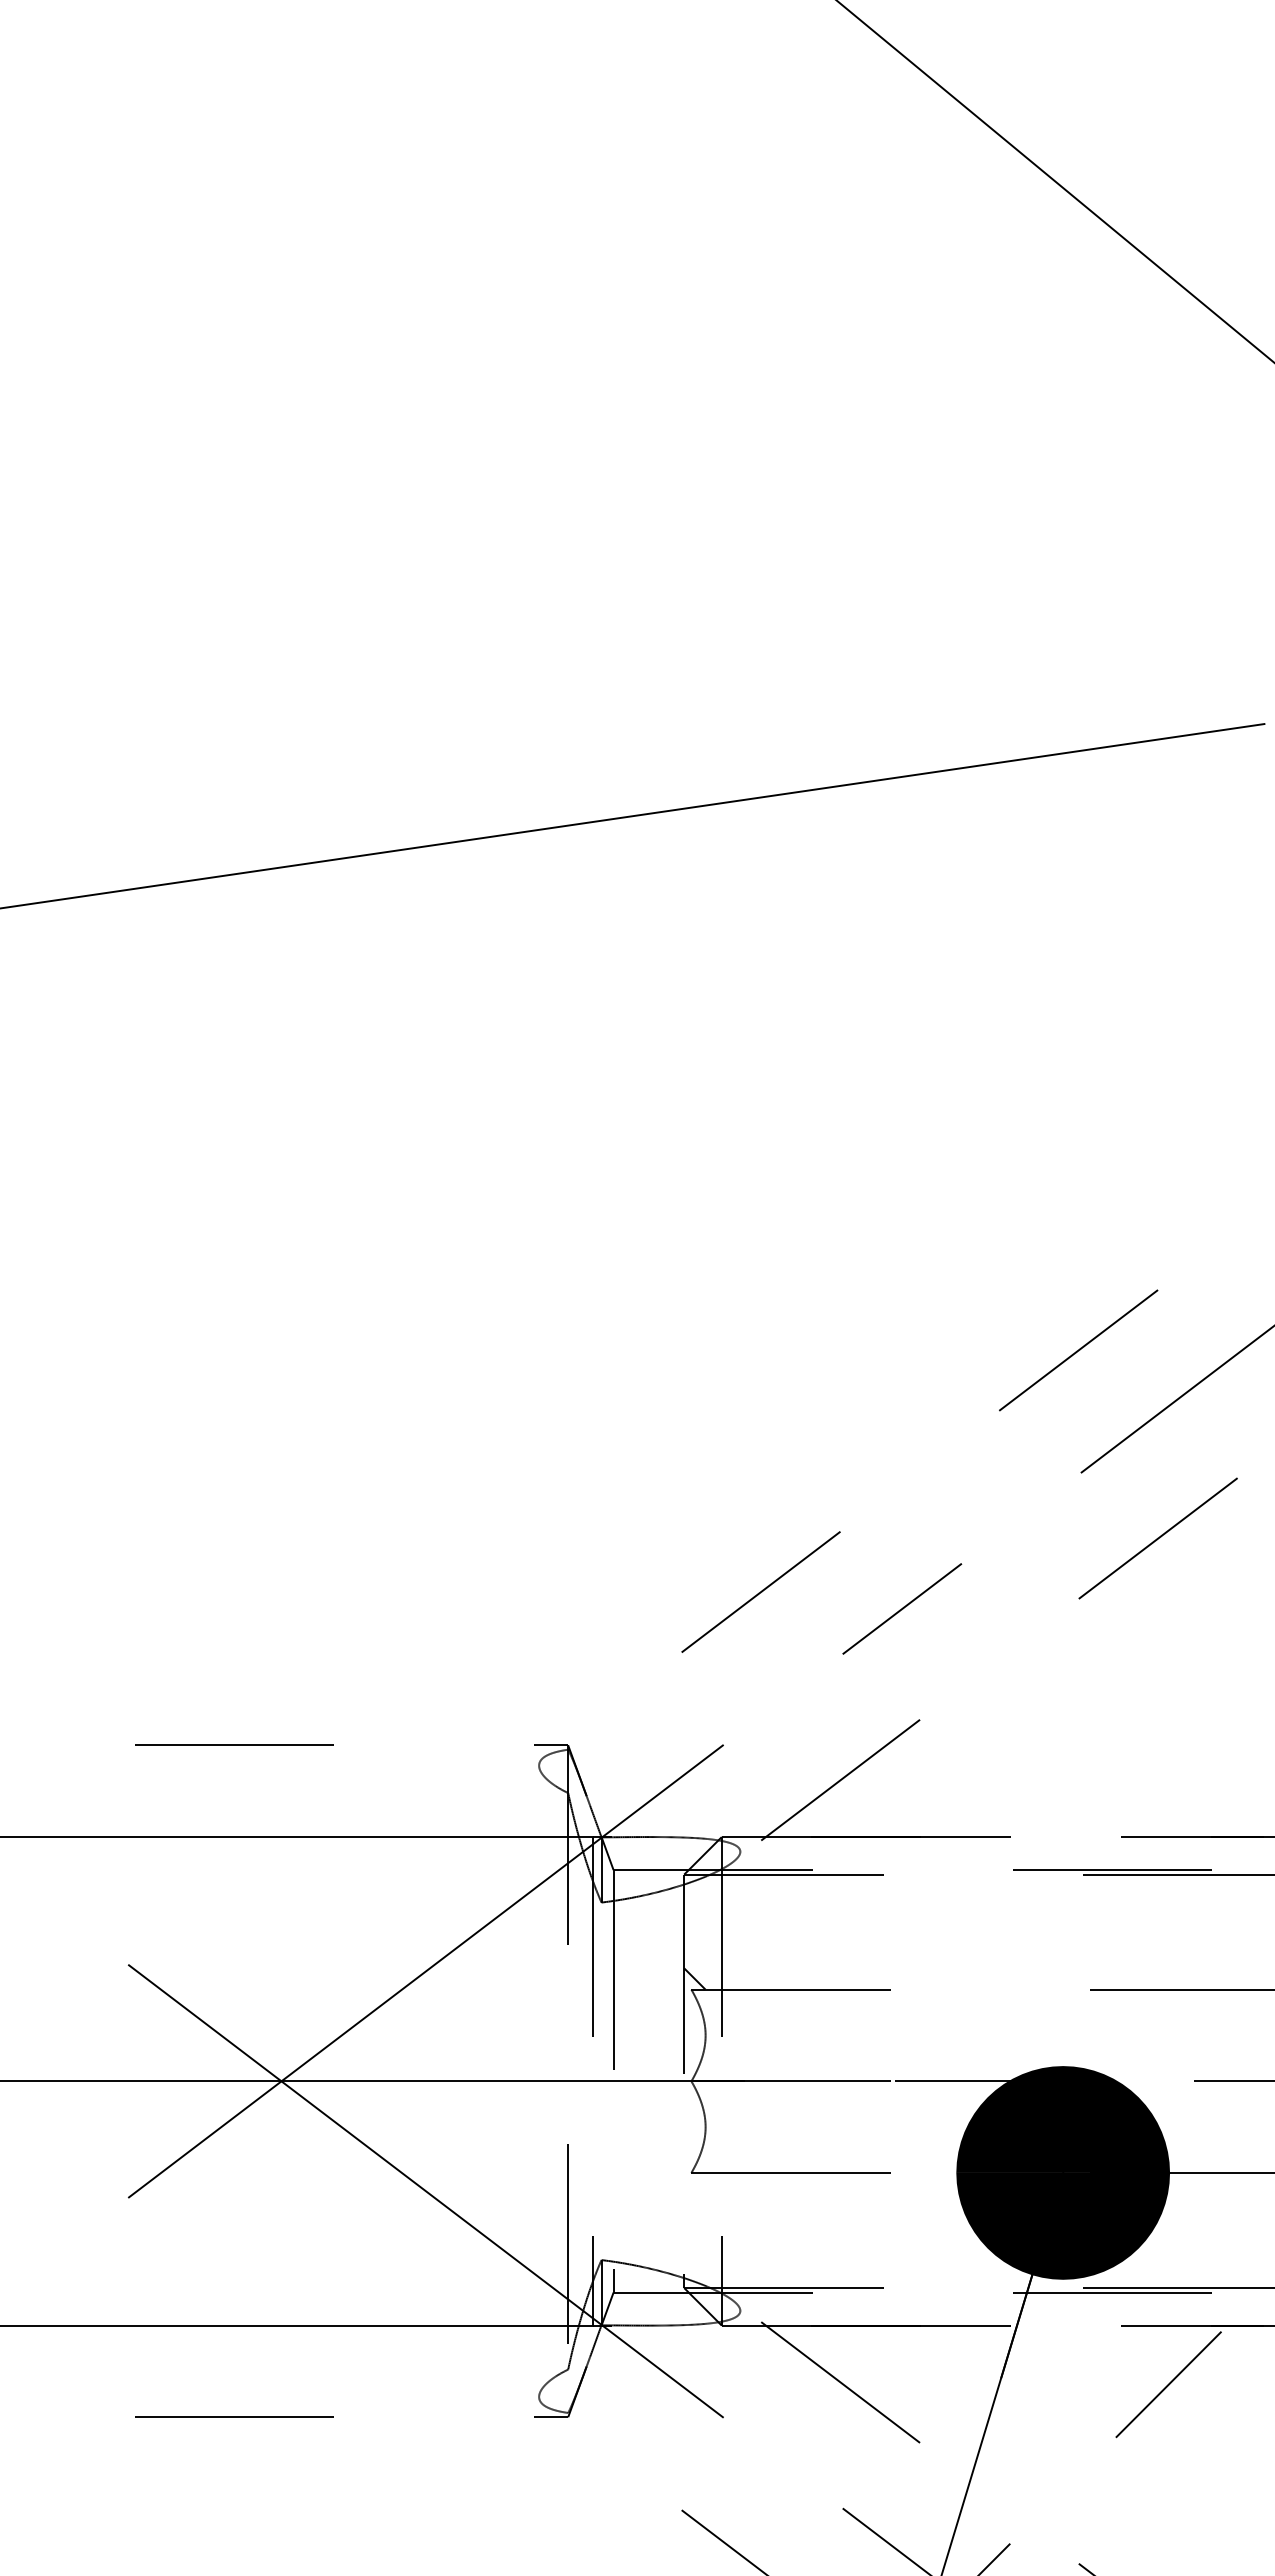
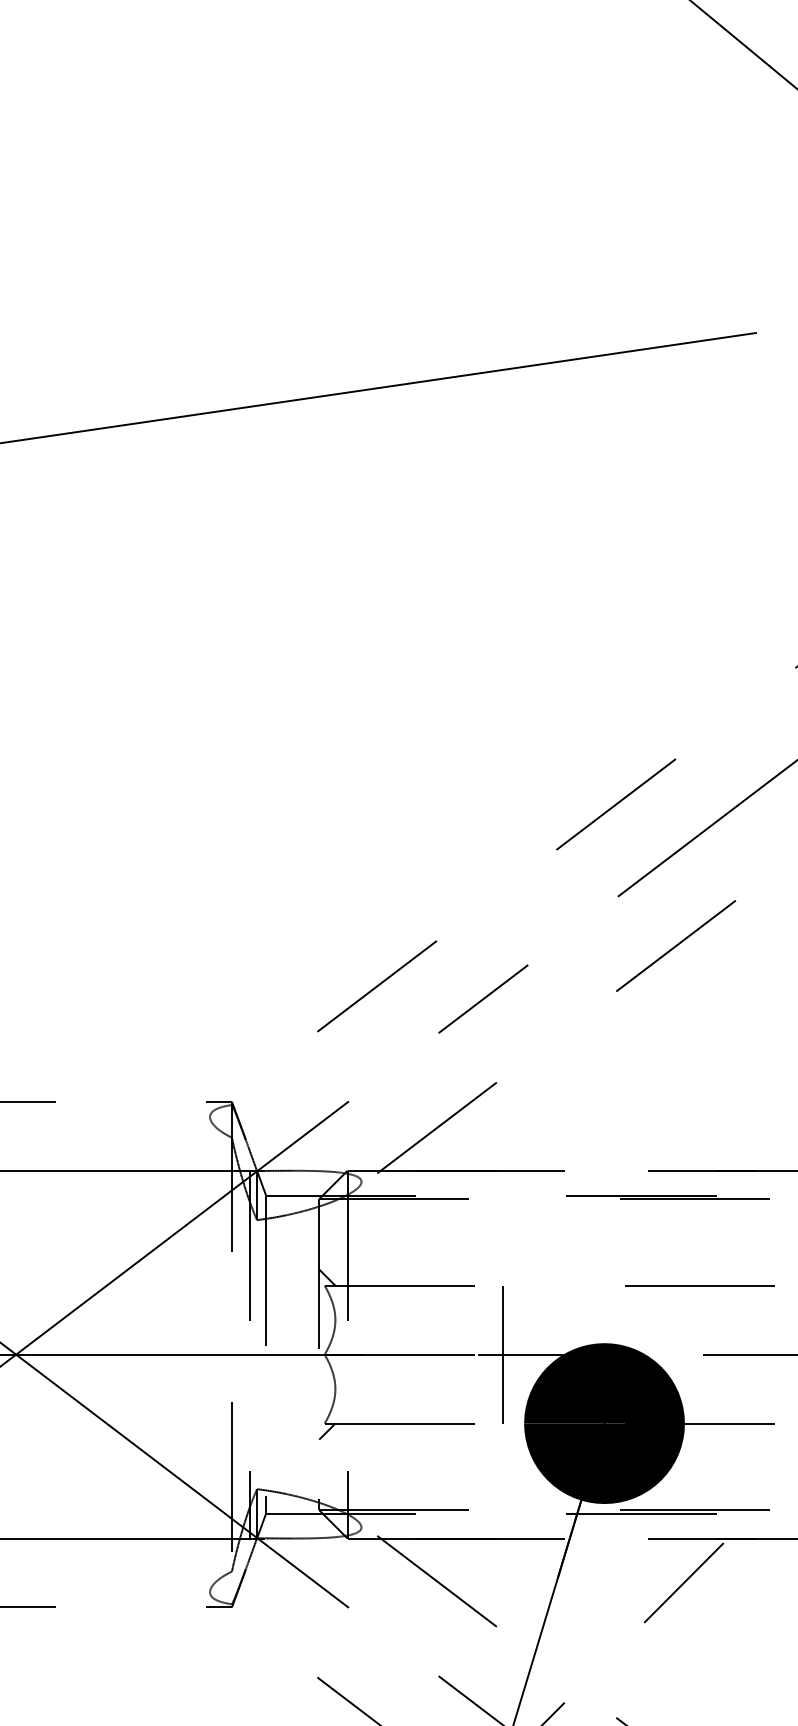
line: (928, 2080) -> (503, 1354), added
line: (694, 2183) -> (327, 1431), added

